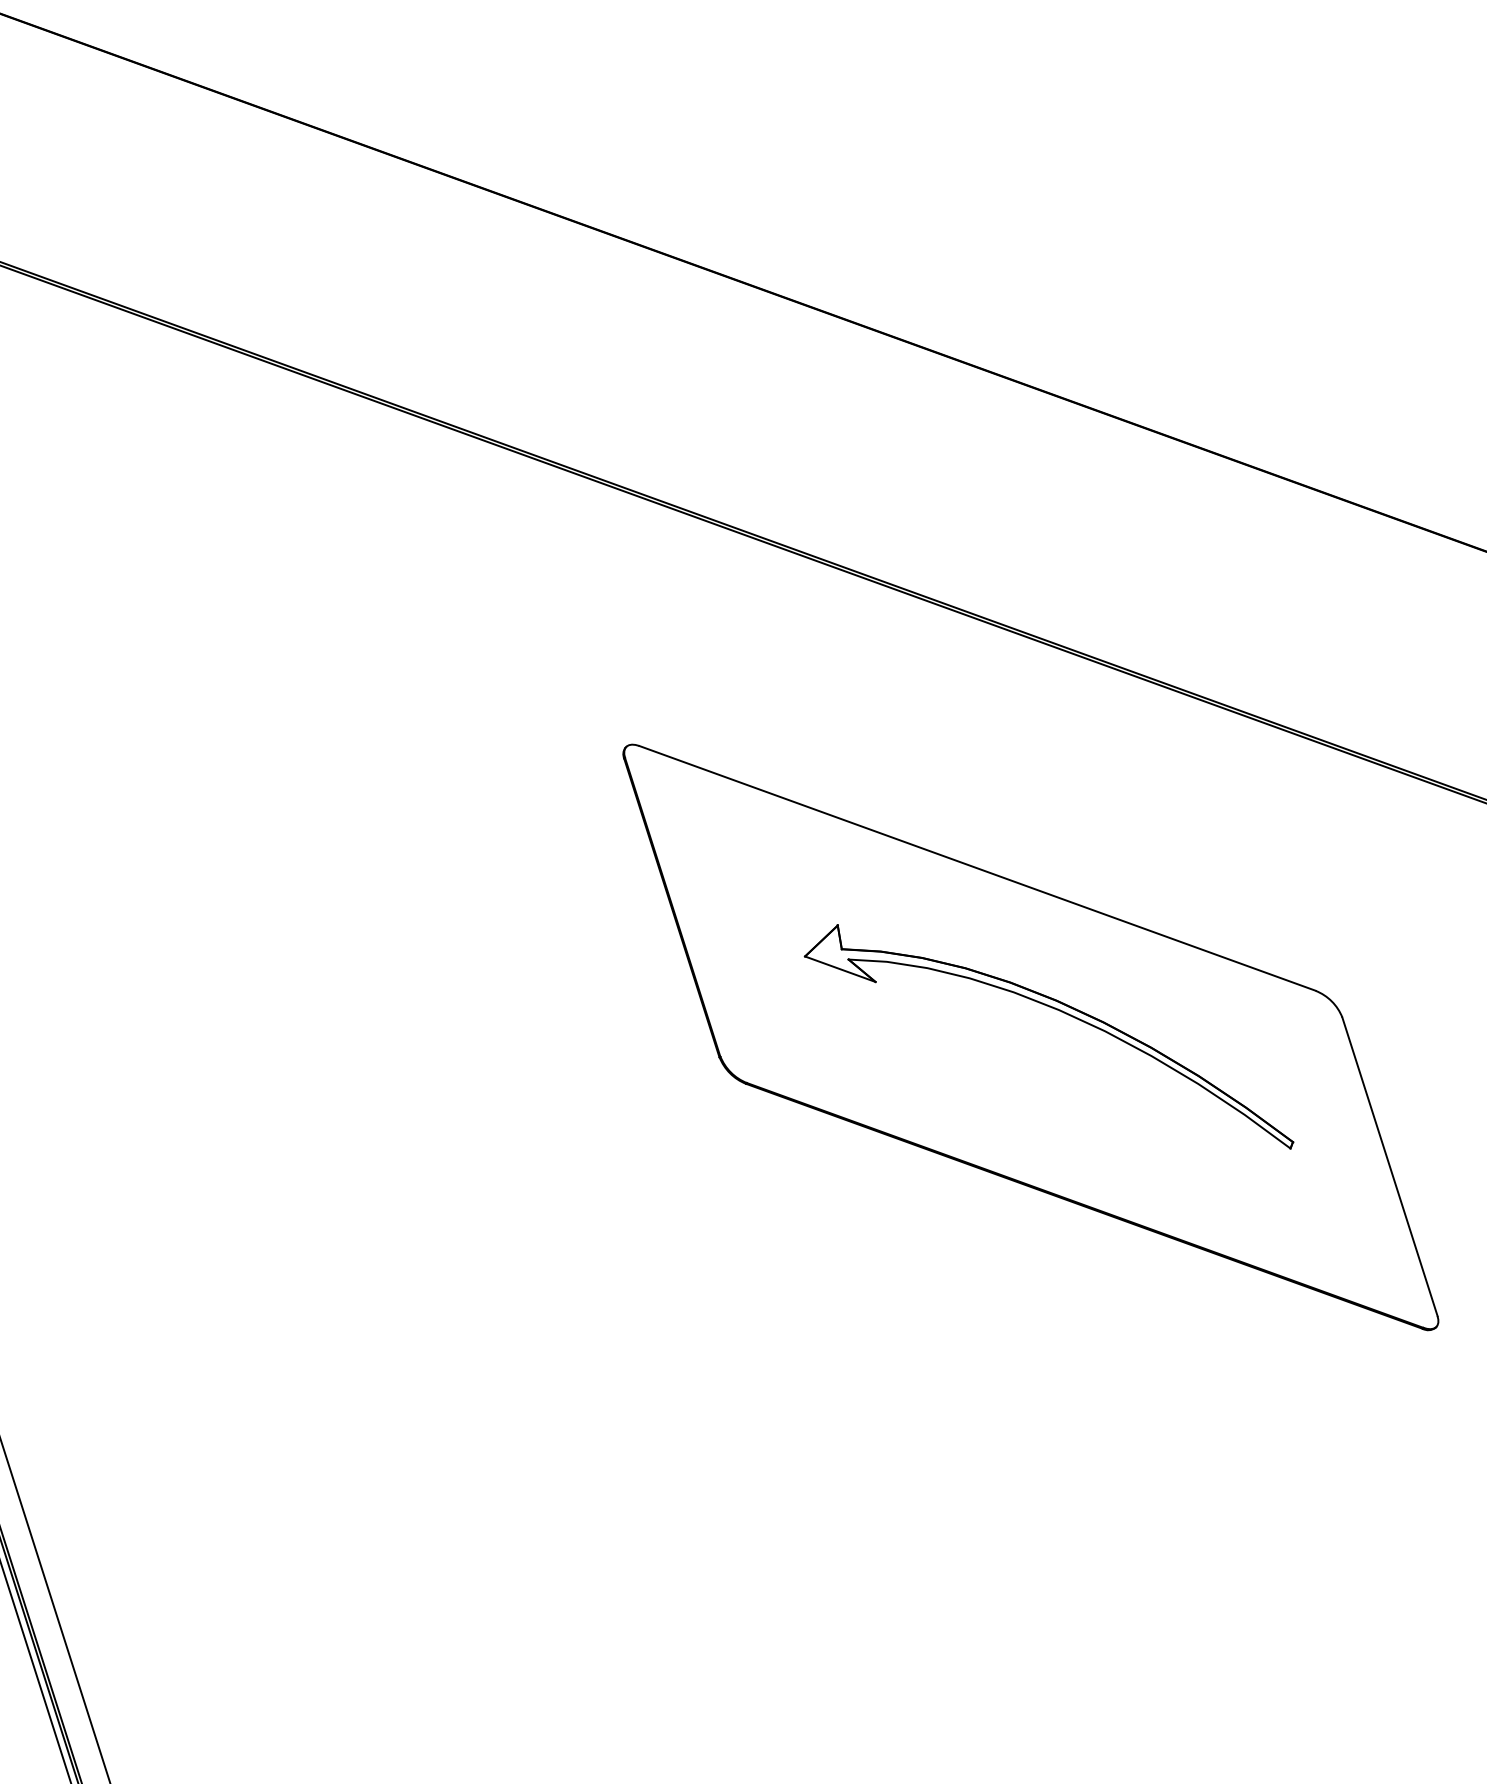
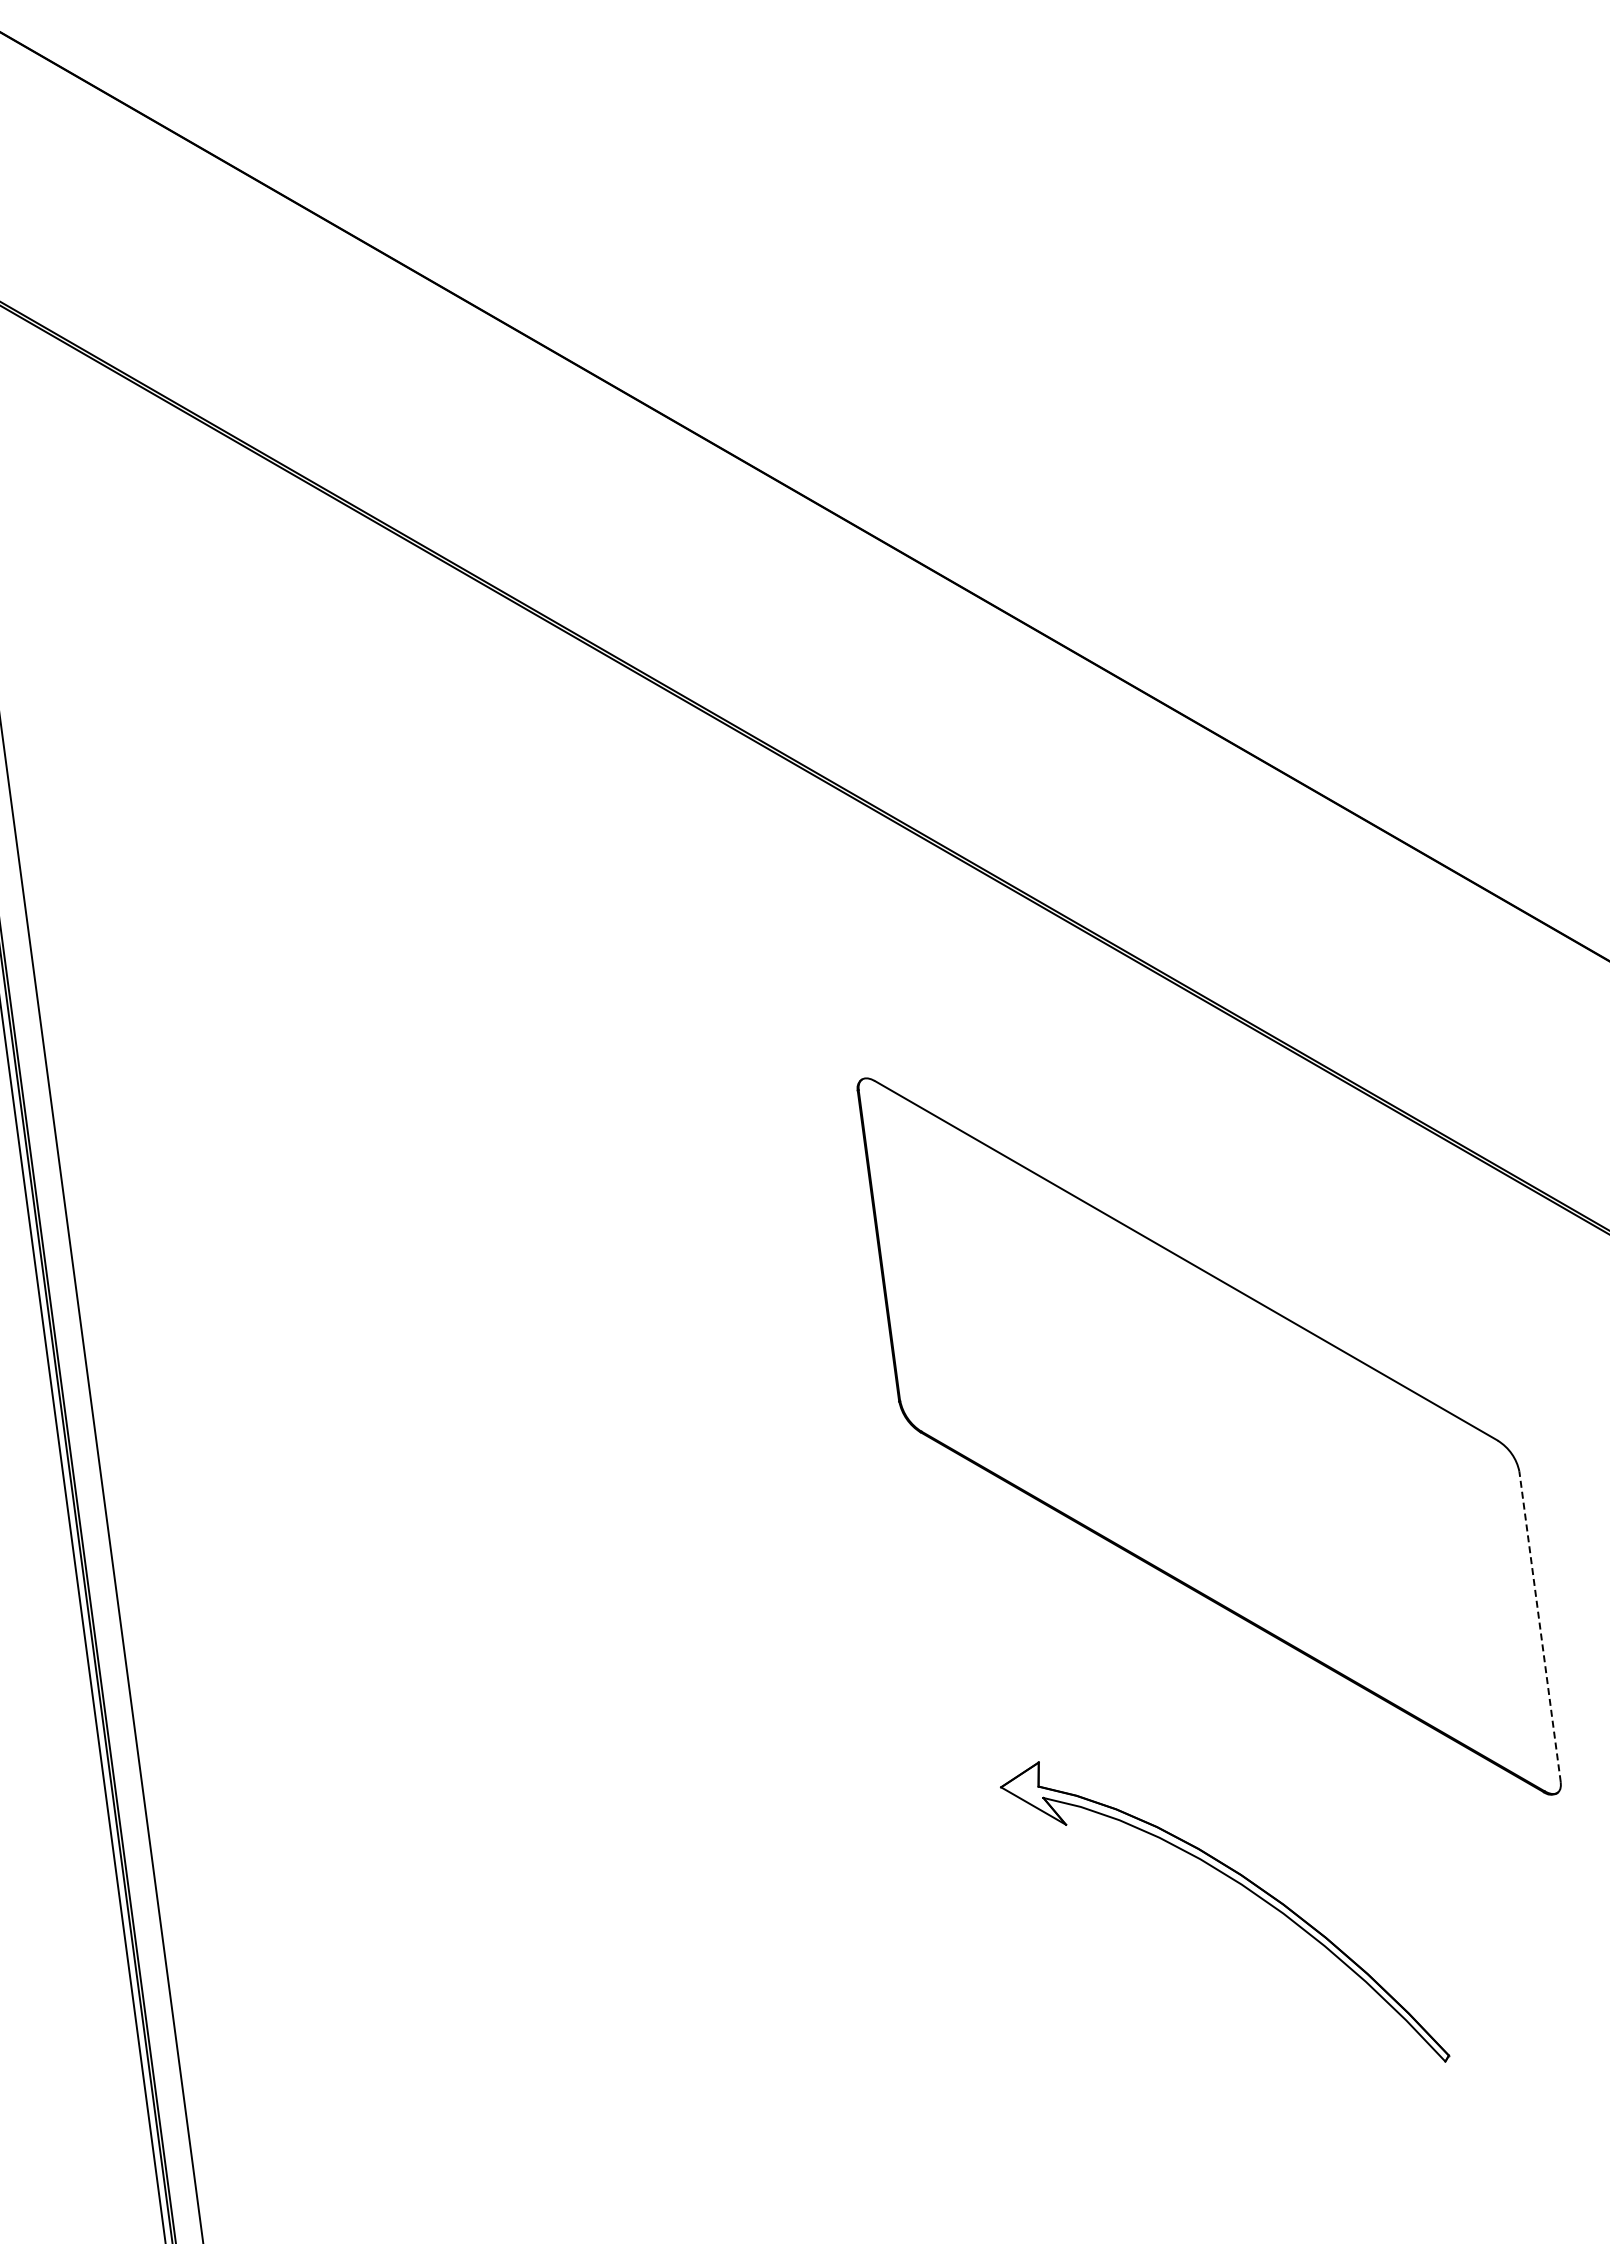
part: (1060, 1011) -> (1242, 1886), moved
line: (1390, 1166) -> (1540, 1626), solid -> dashed

